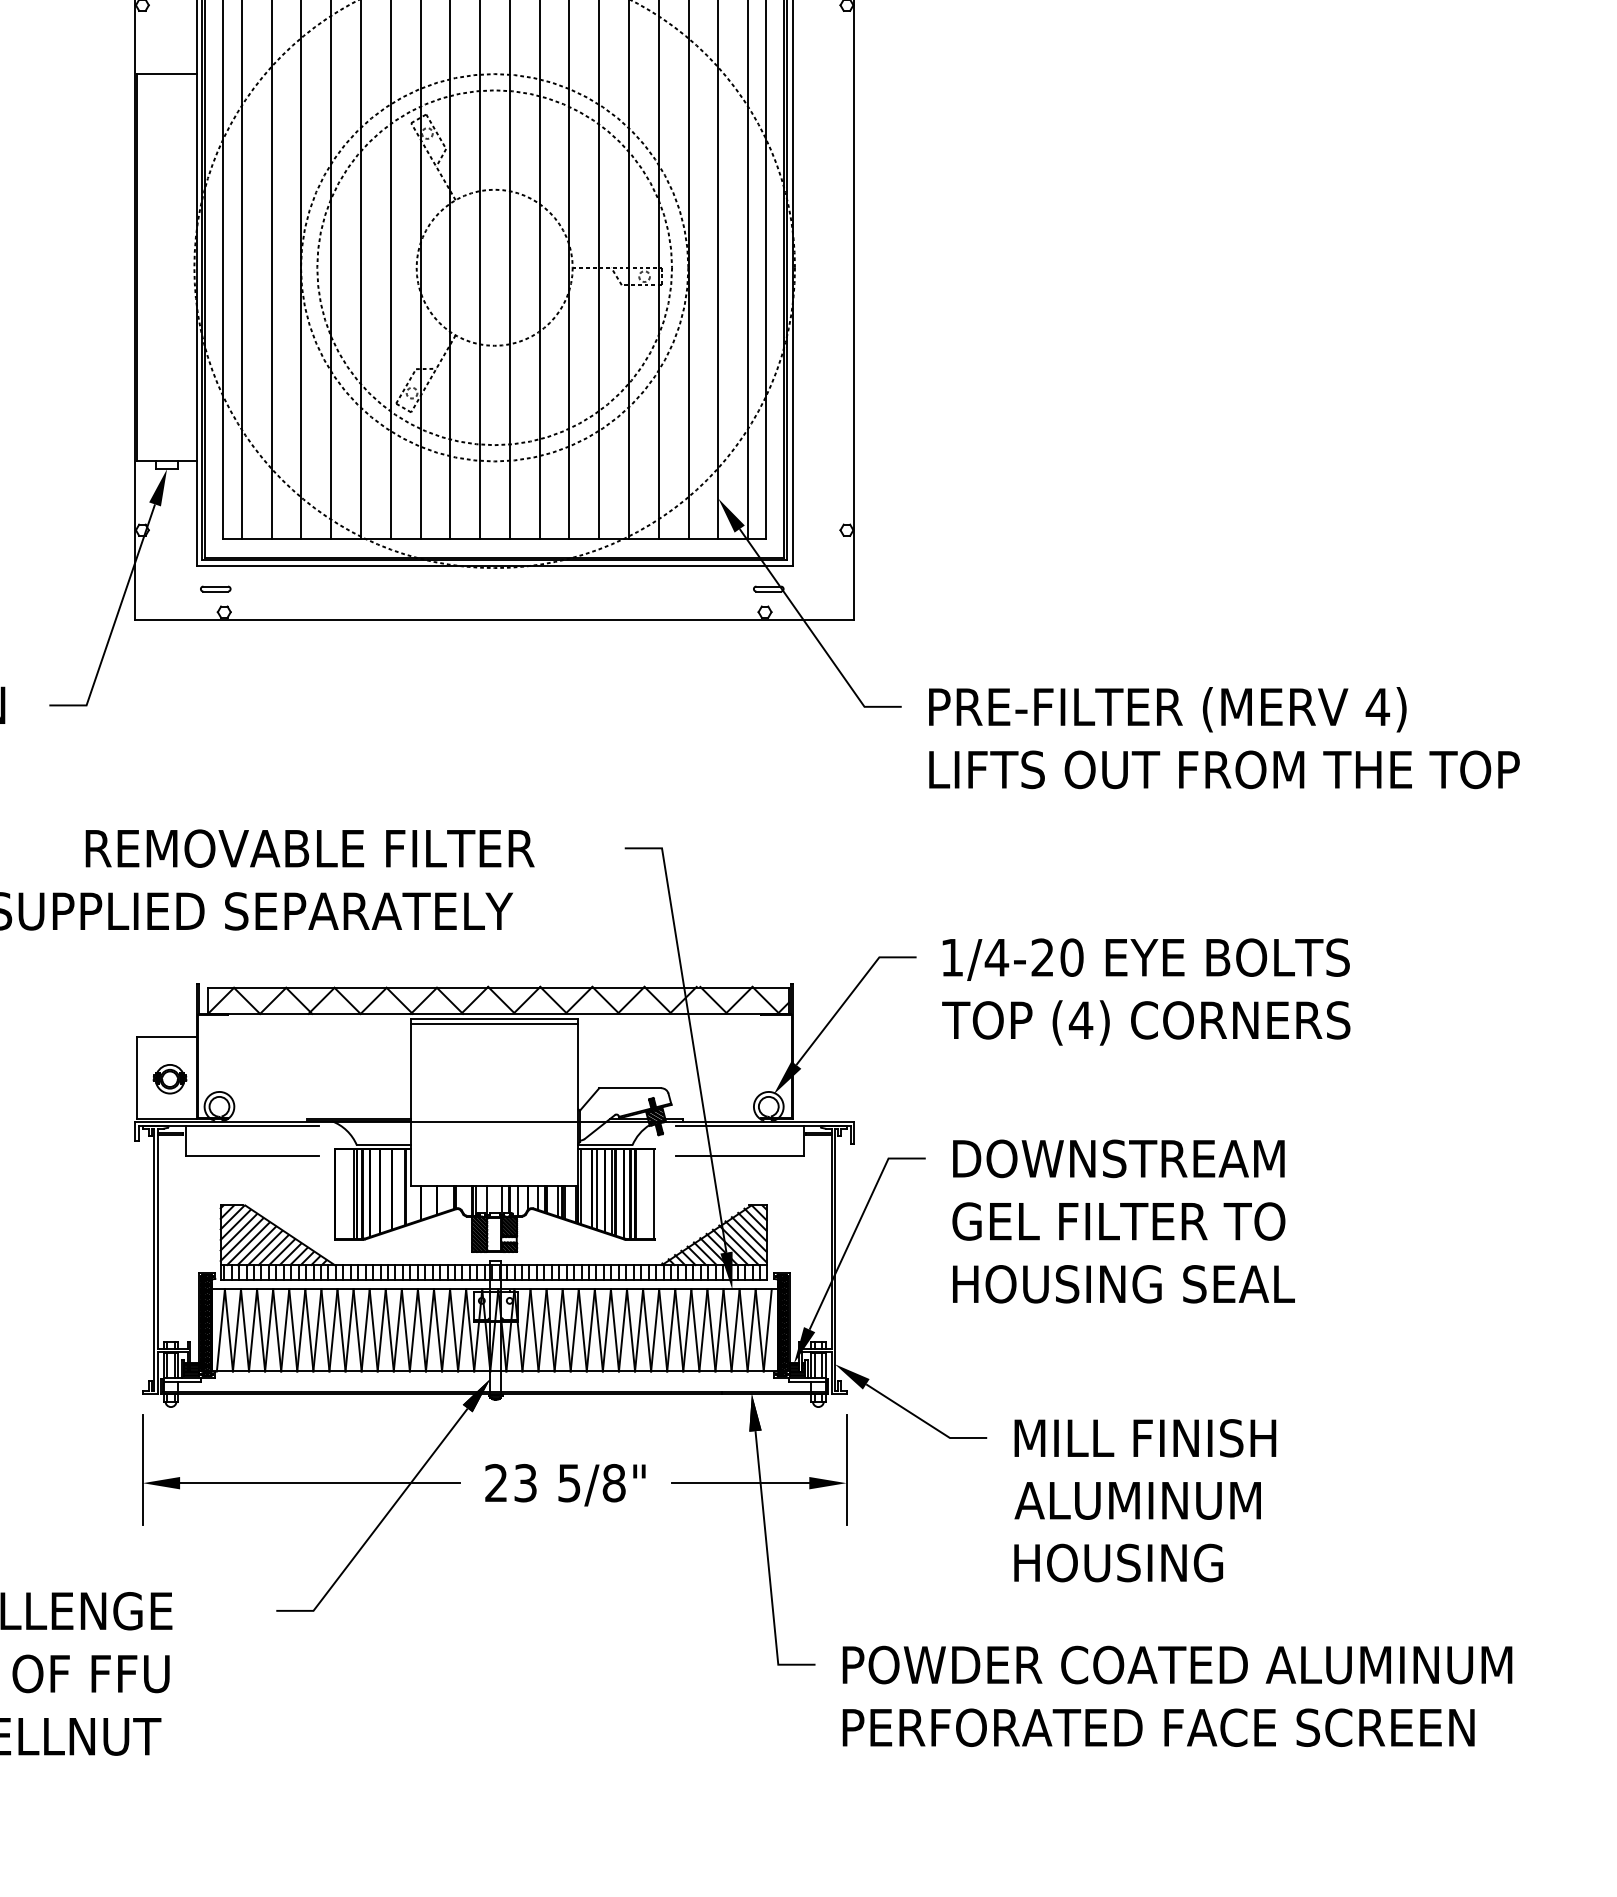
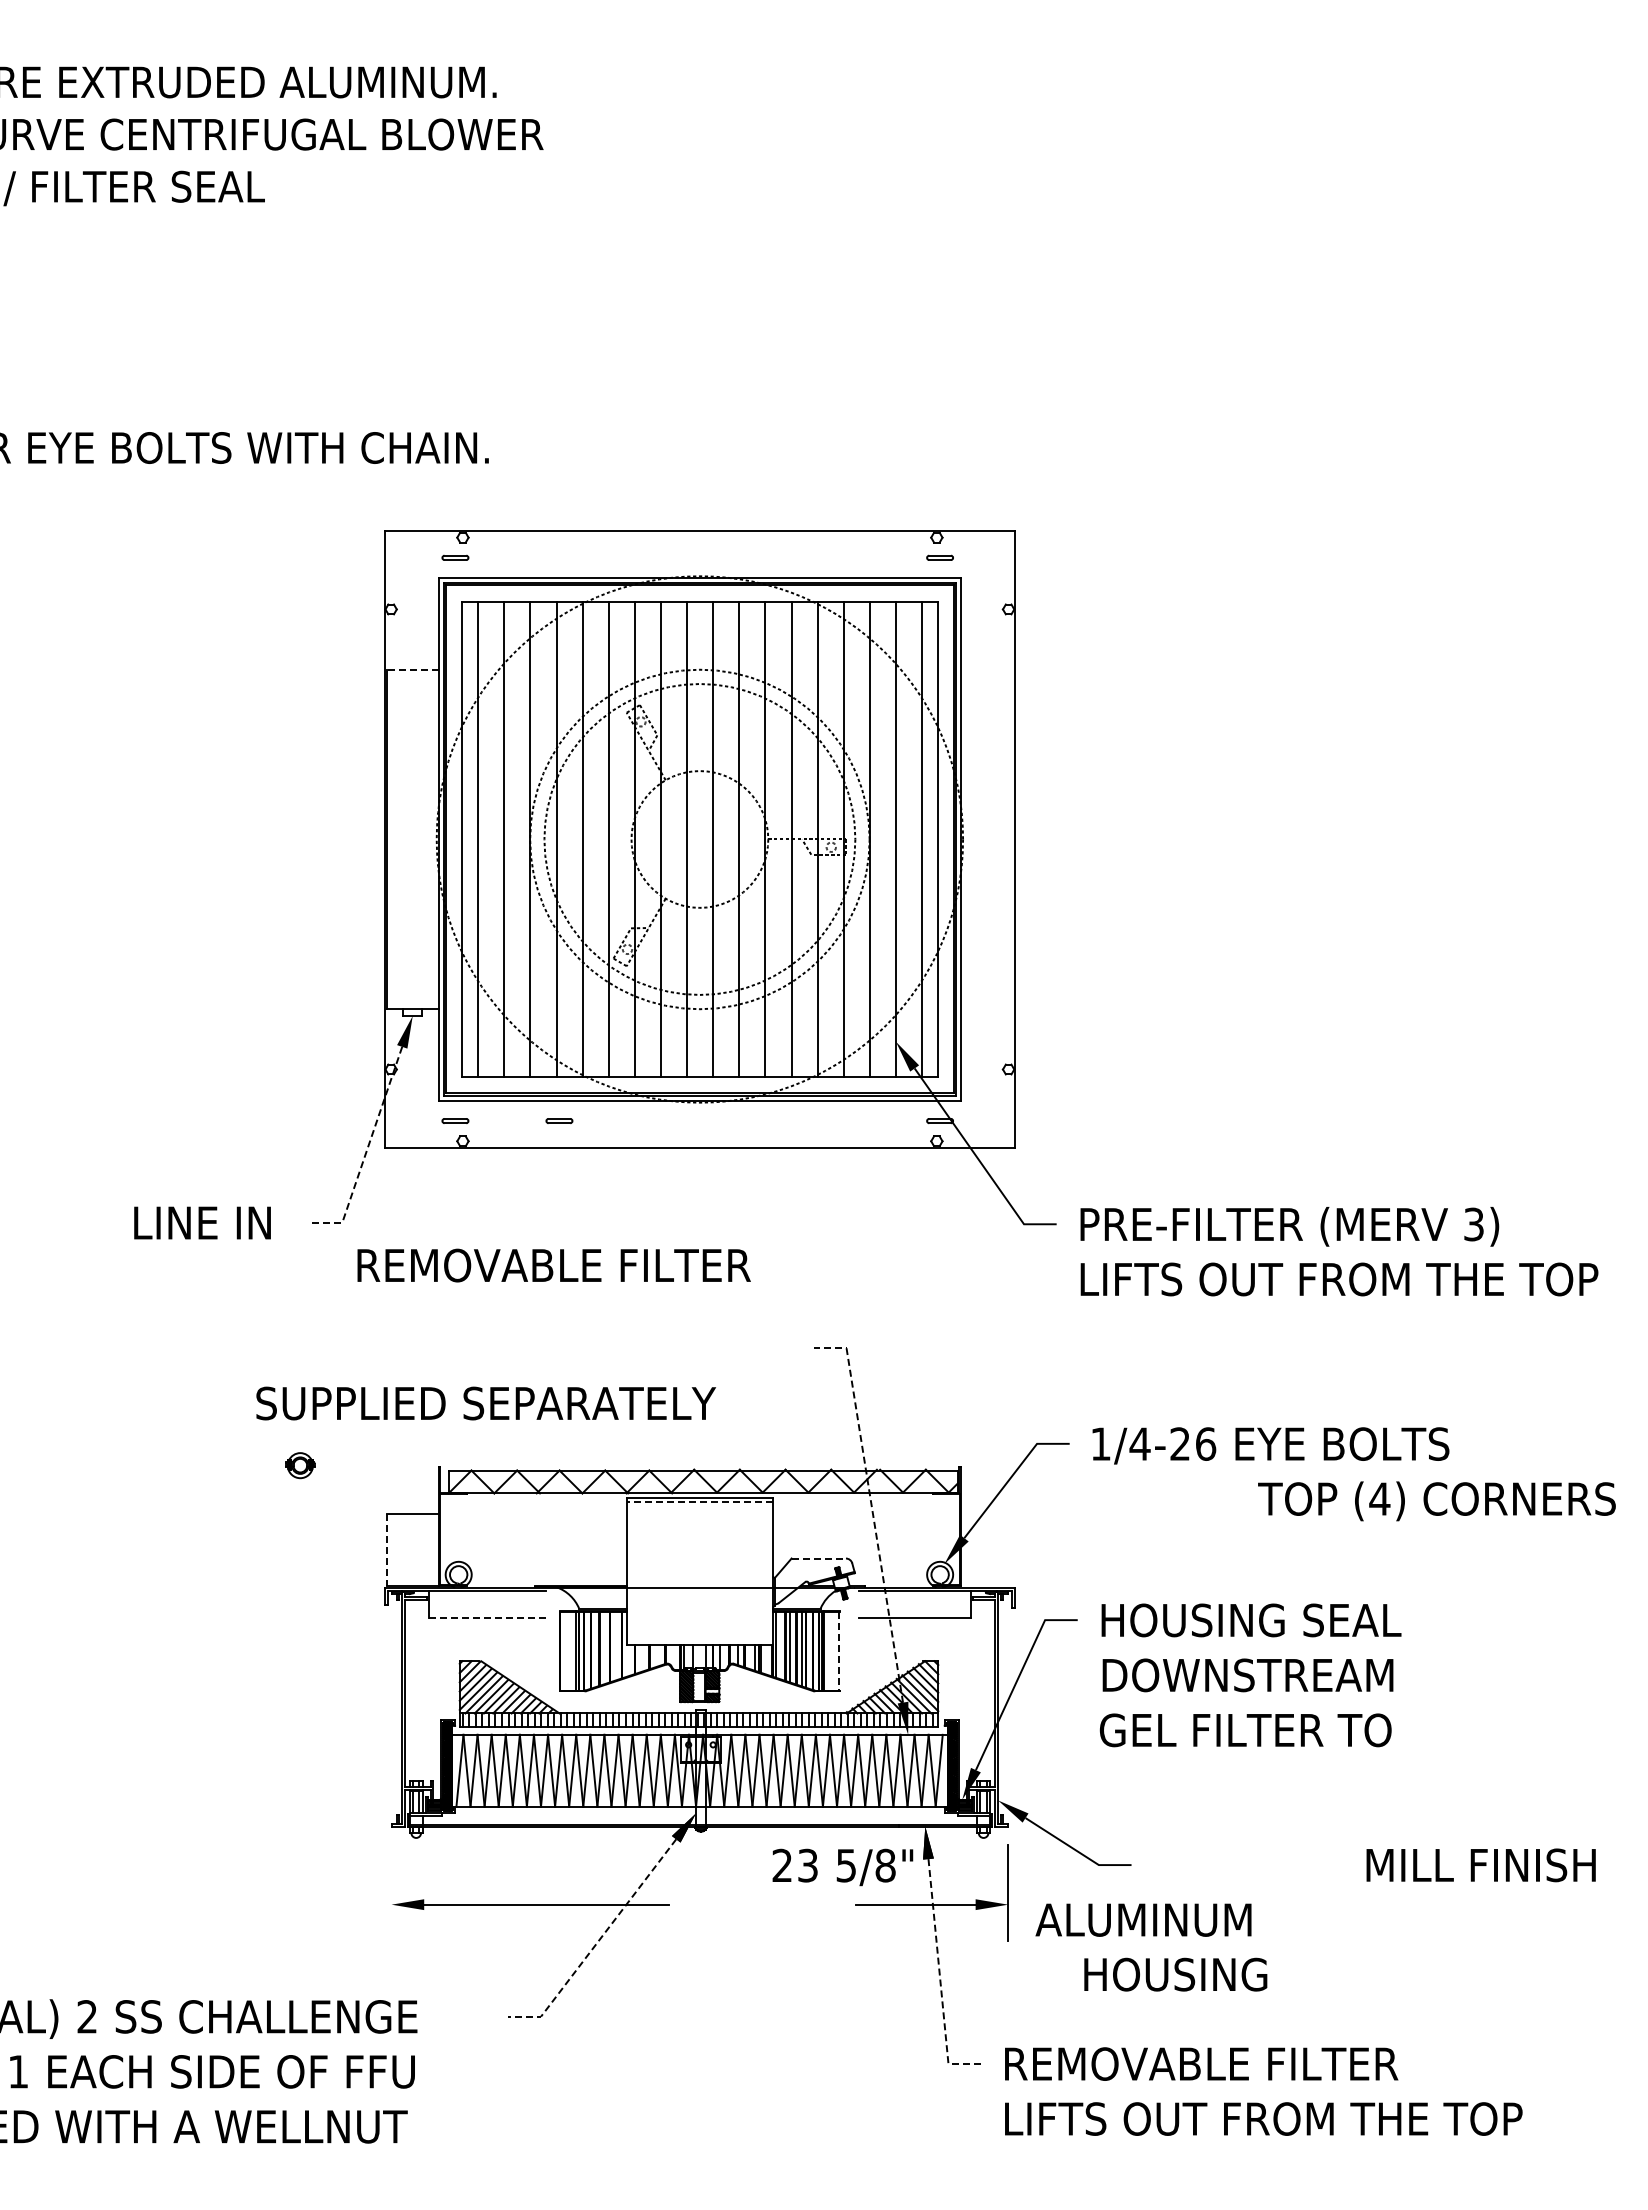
line: (166, 73) -> (412, 669), solid -> dashed
part: (334, 588) -> (559, 1120), added
line: (114, 623) -> (366, 1151), solid -> dashed
text: (1377, 707) -> (1473, 1224), 4) -> 3)
text: (309, 848) -> (553, 1265), moved
text: (1071, 956) -> (1205, 1443), 1/4-20 -> 1/4-26
text: (1145, 1023) -> (1436, 1501), moved
line: (494, 1024) -> (699, 1502), solid -> dashed
line: (691, 1031) -> (872, 1508), solid -> dashed
line: (137, 1077) -> (386, 1549), solid -> dashed
part: (170, 1079) -> (300, 1465), moved
line: (631, 1088) -> (819, 1558), solid -> dashed
hatch: (655, 1116) -> (840, 1583), removed
line: (251, 1155) -> (486, 1617), solid -> dashed
text: (1126, 1158) -> (1253, 1620), DOWNSTREAM -> HOUSING SEAL
line: (653, 1194) -> (839, 1651), solid -> dashed
text: (1119, 1221) -> (1247, 1675), GEL FILTER TO -> DOWNSTREAM
text: (1122, 1284) -> (1250, 1730), HOUSING SEAL -> GEL FILTER TO
text: (1144, 1438) -> (1480, 1865), moved
line: (142, 1469) -> (391, 1892), removed
text: (564, 1485) -> (842, 1867), moved
text: (1137, 1500) -> (1143, 1919), moved
line: (378, 1525) -> (598, 1941), solid -> dashed
text: (1118, 1562) -> (1175, 1974), moved
line: (769, 1567) -> (940, 1978), solid -> dashed
text: (1179, 1664) -> (1300, 2063), POWDER COATED ALUMINUM -> REMOVABLE FILTER
text: (1160, 1727) -> (1283, 2118), PERFORATED FACE SCREEN -> LIFTS OUT FROM THE TOP

